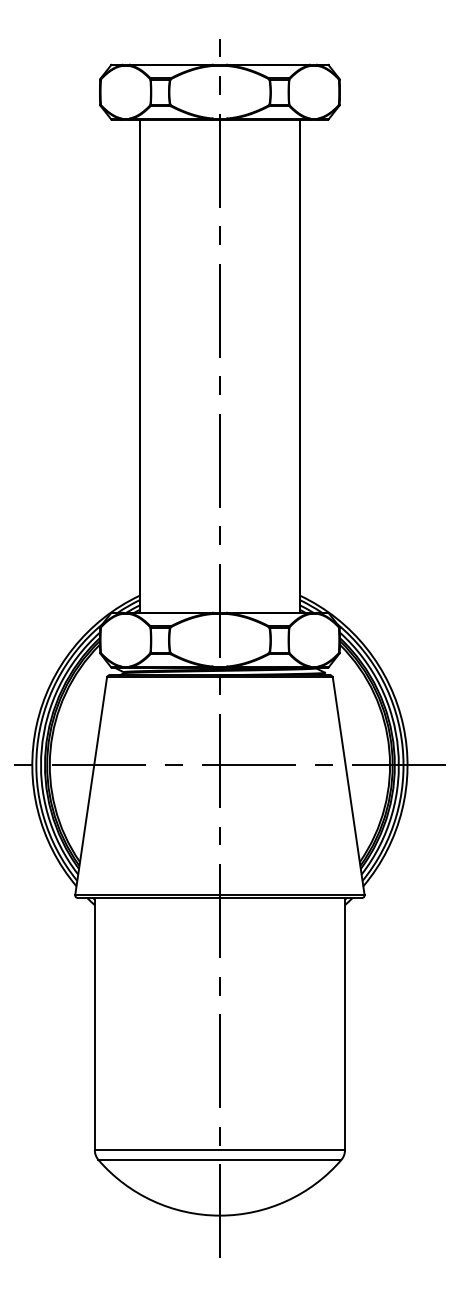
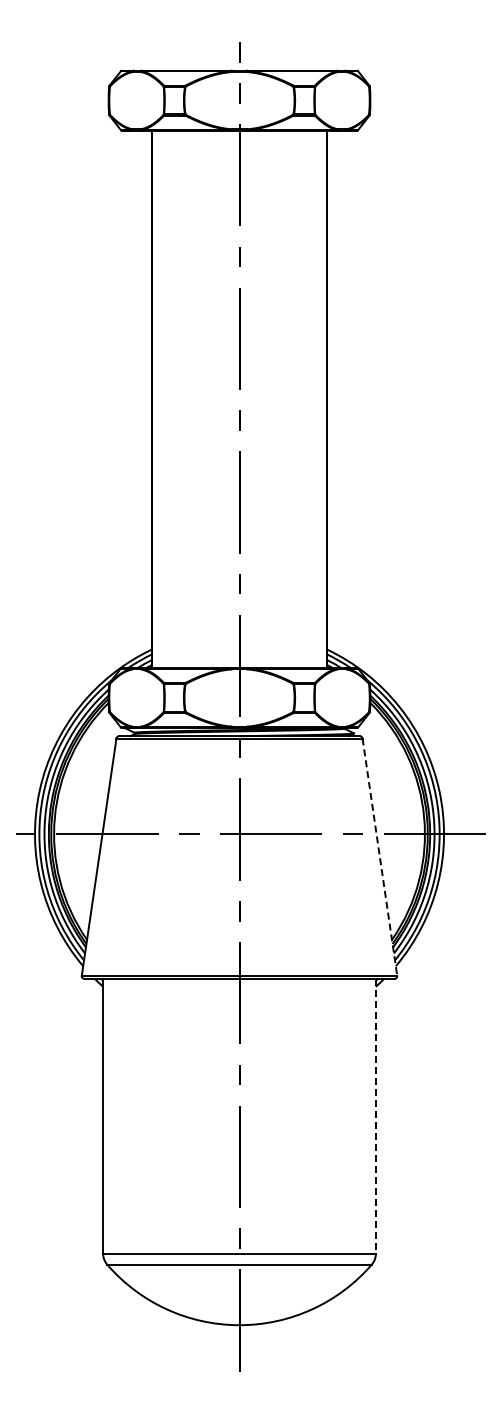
line: (348, 786) -> (379, 857), solid -> dashed
line: (344, 1024) -> (375, 1116), solid -> dashed

